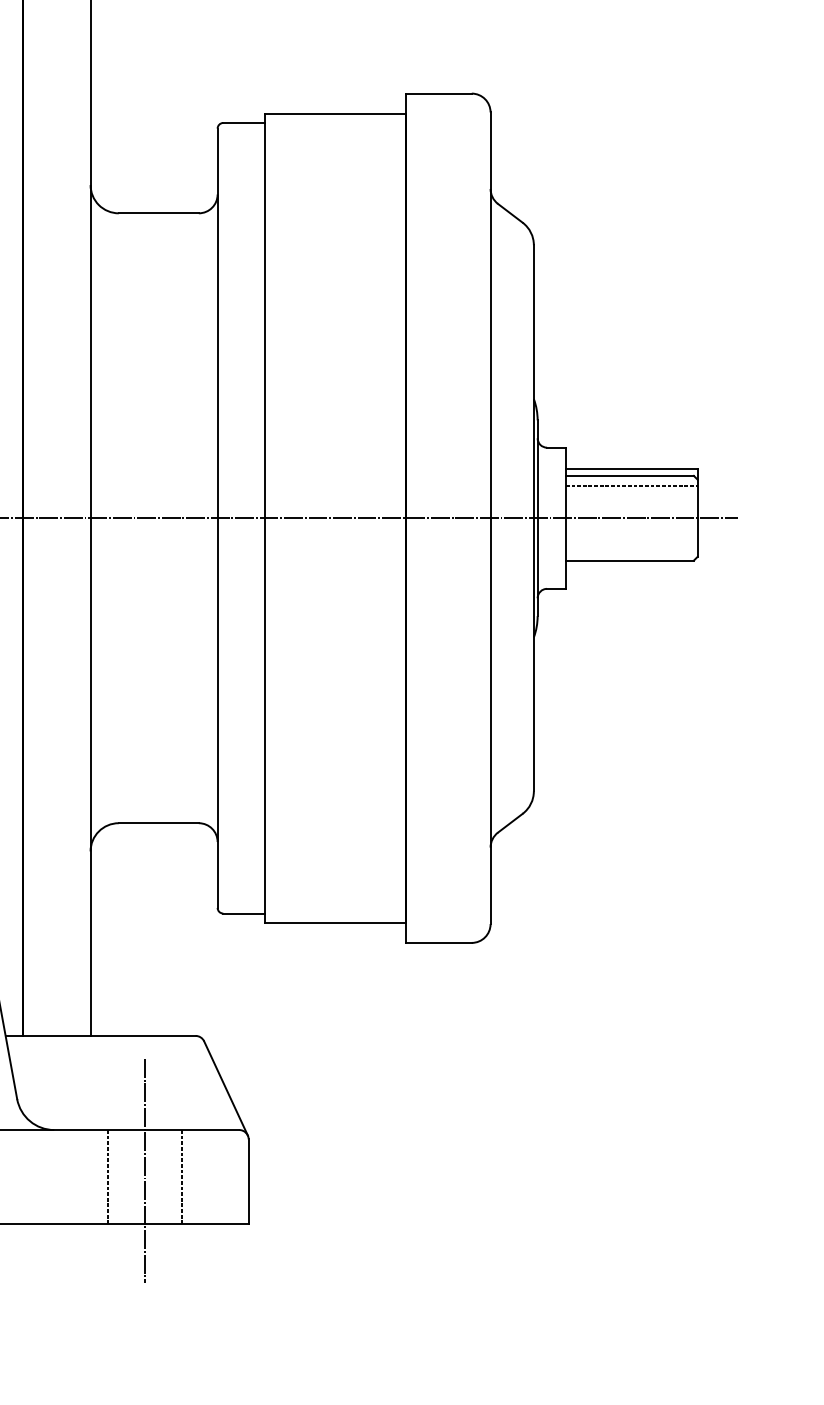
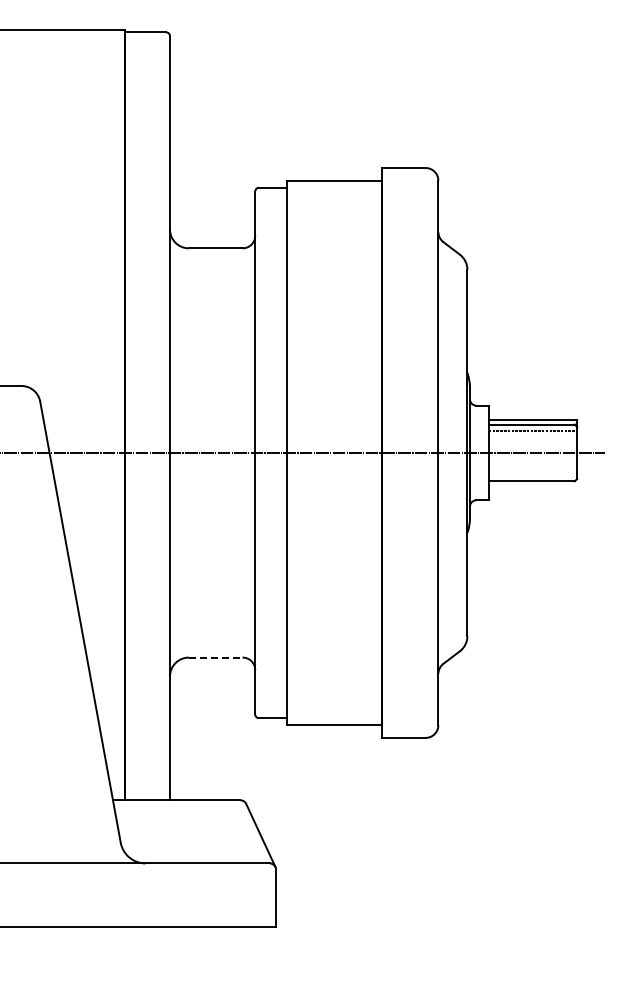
line: (158, 823) -> (215, 657), solid -> dashed
line: (145, 1170) -> (206, 890), removed
line: (107, 1176) -> (181, 894), removed
line: (182, 1176) -> (231, 894), removed

